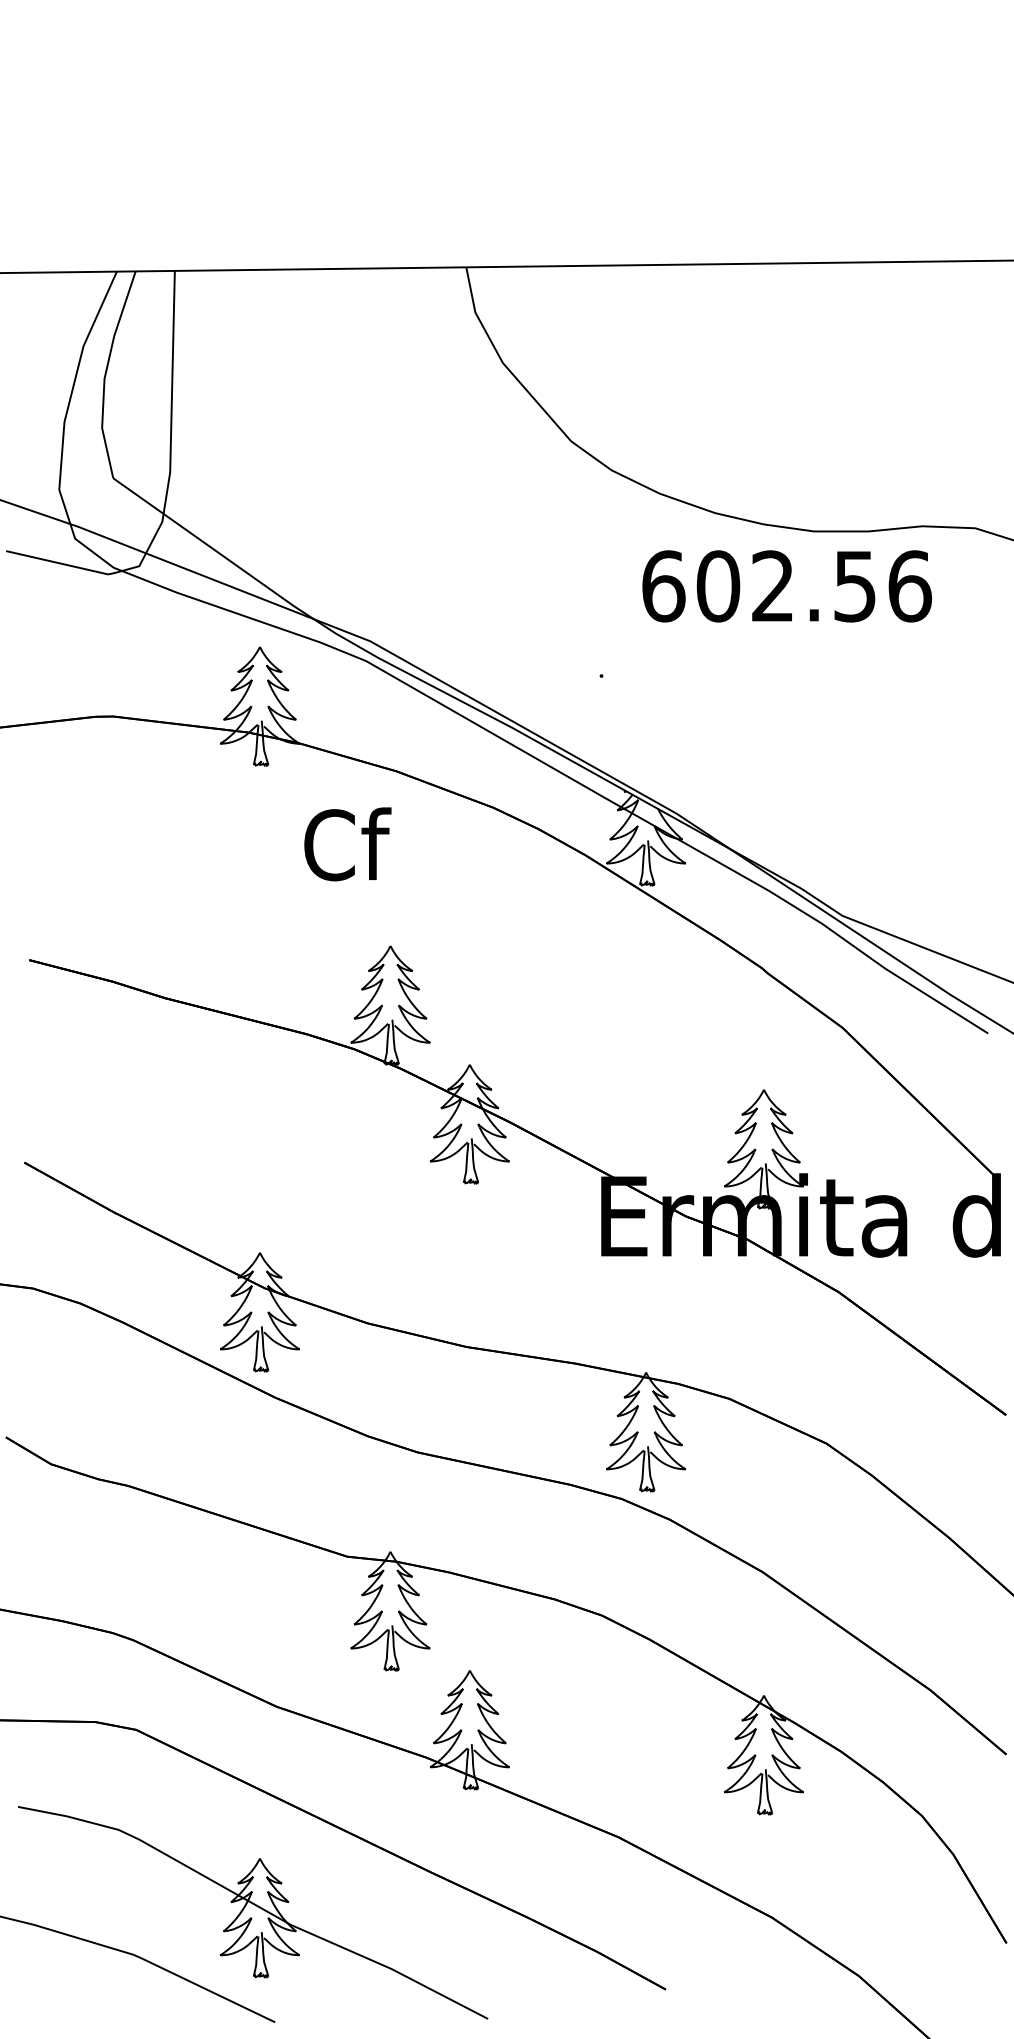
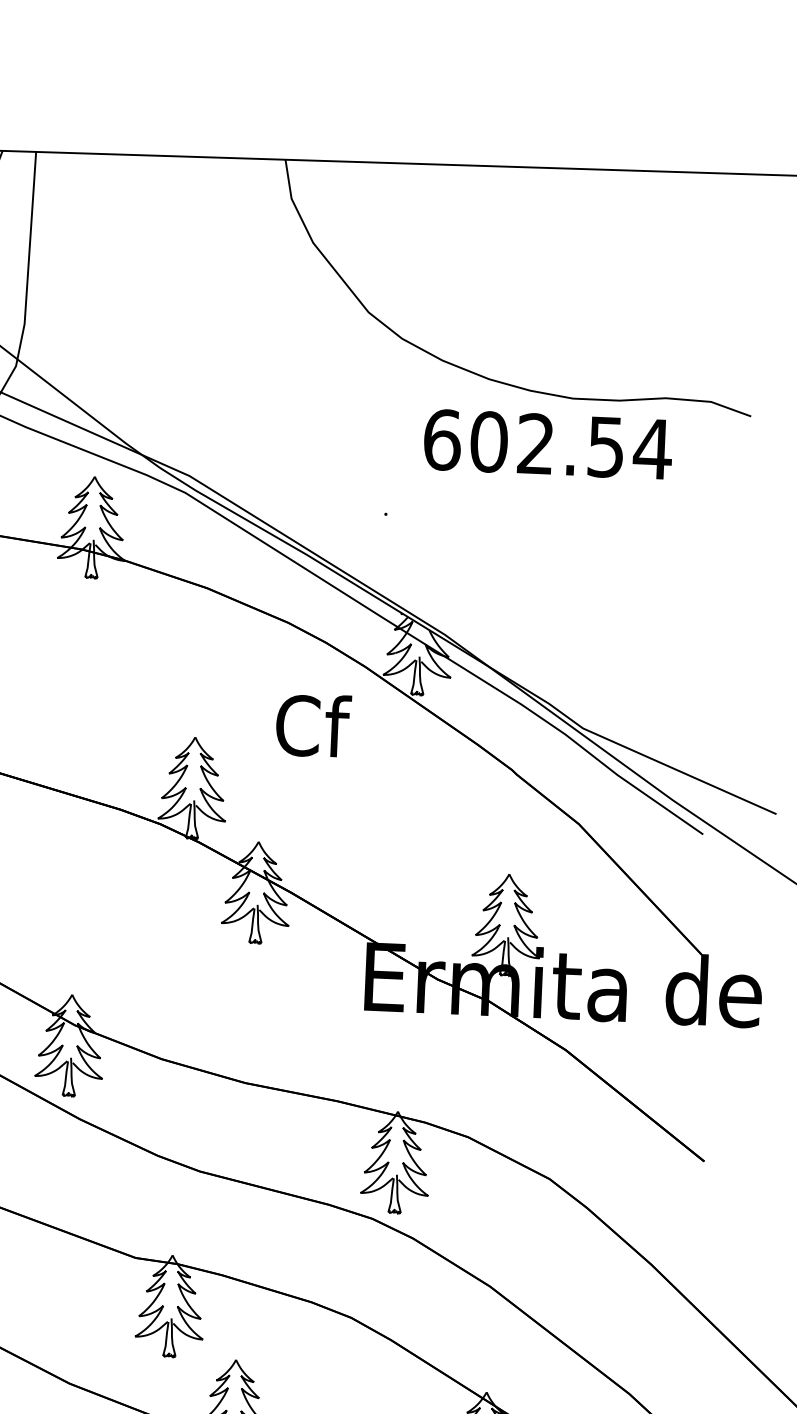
text: (909, 586) -> (652, 449), 602.56 -> 602.54
text: (347, 844) -> (313, 725), moved

